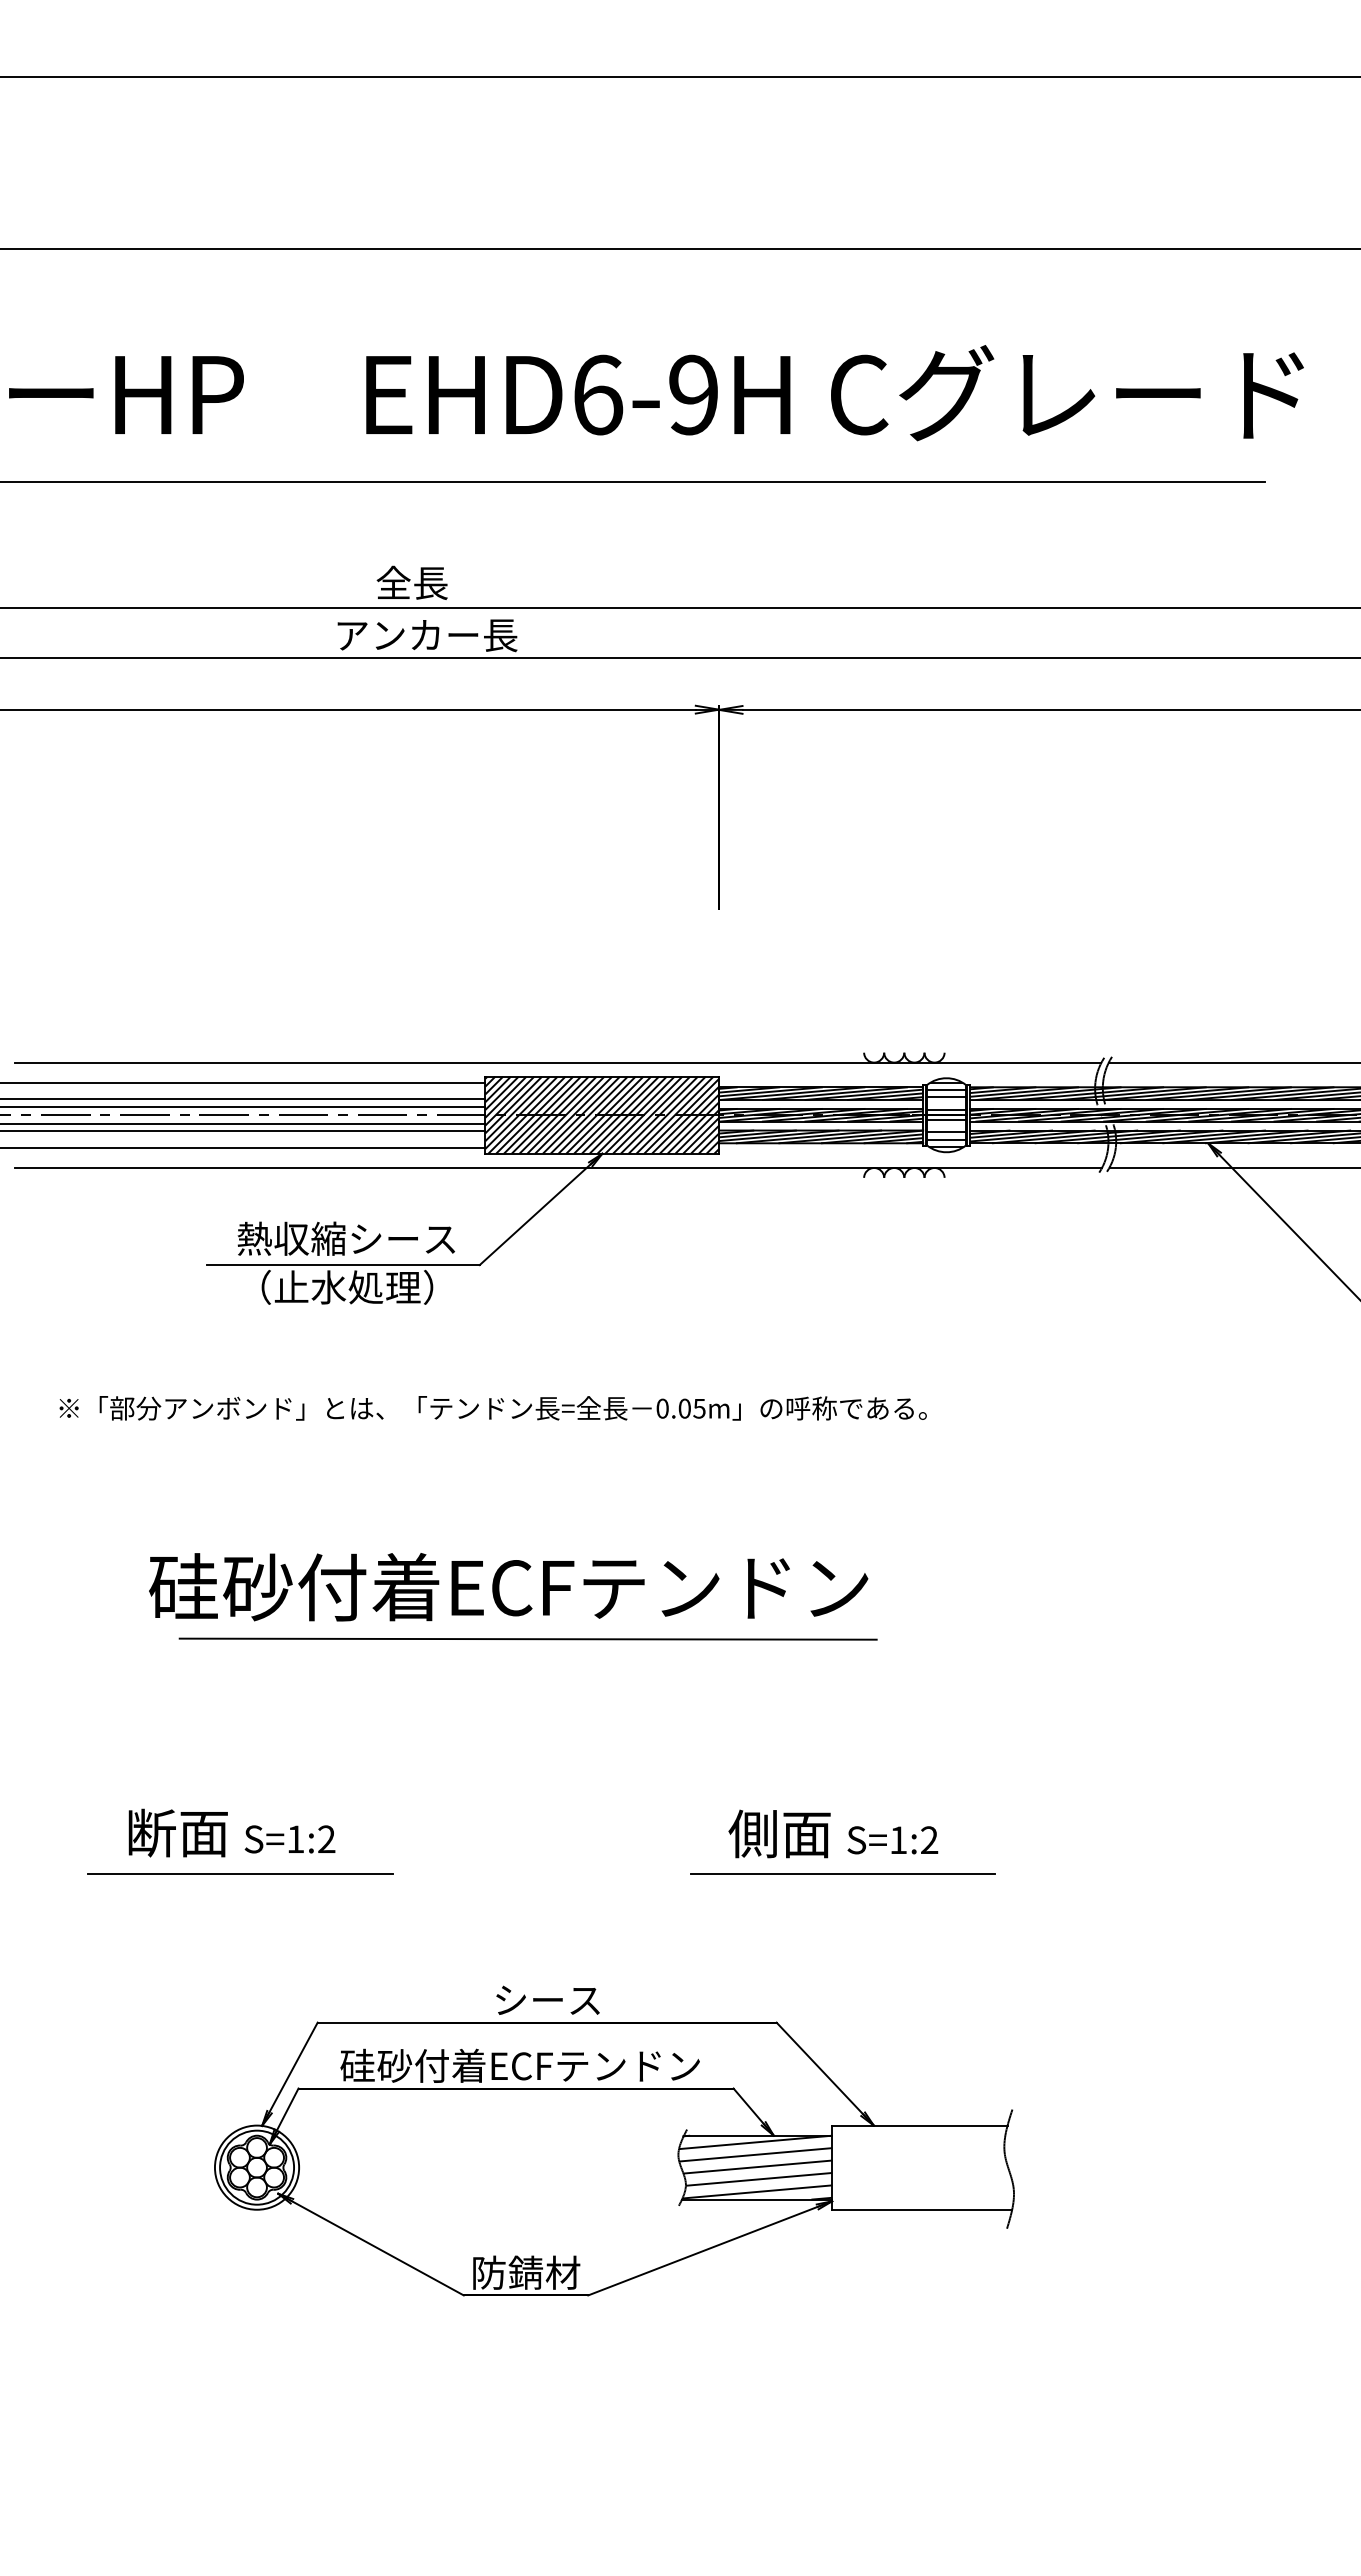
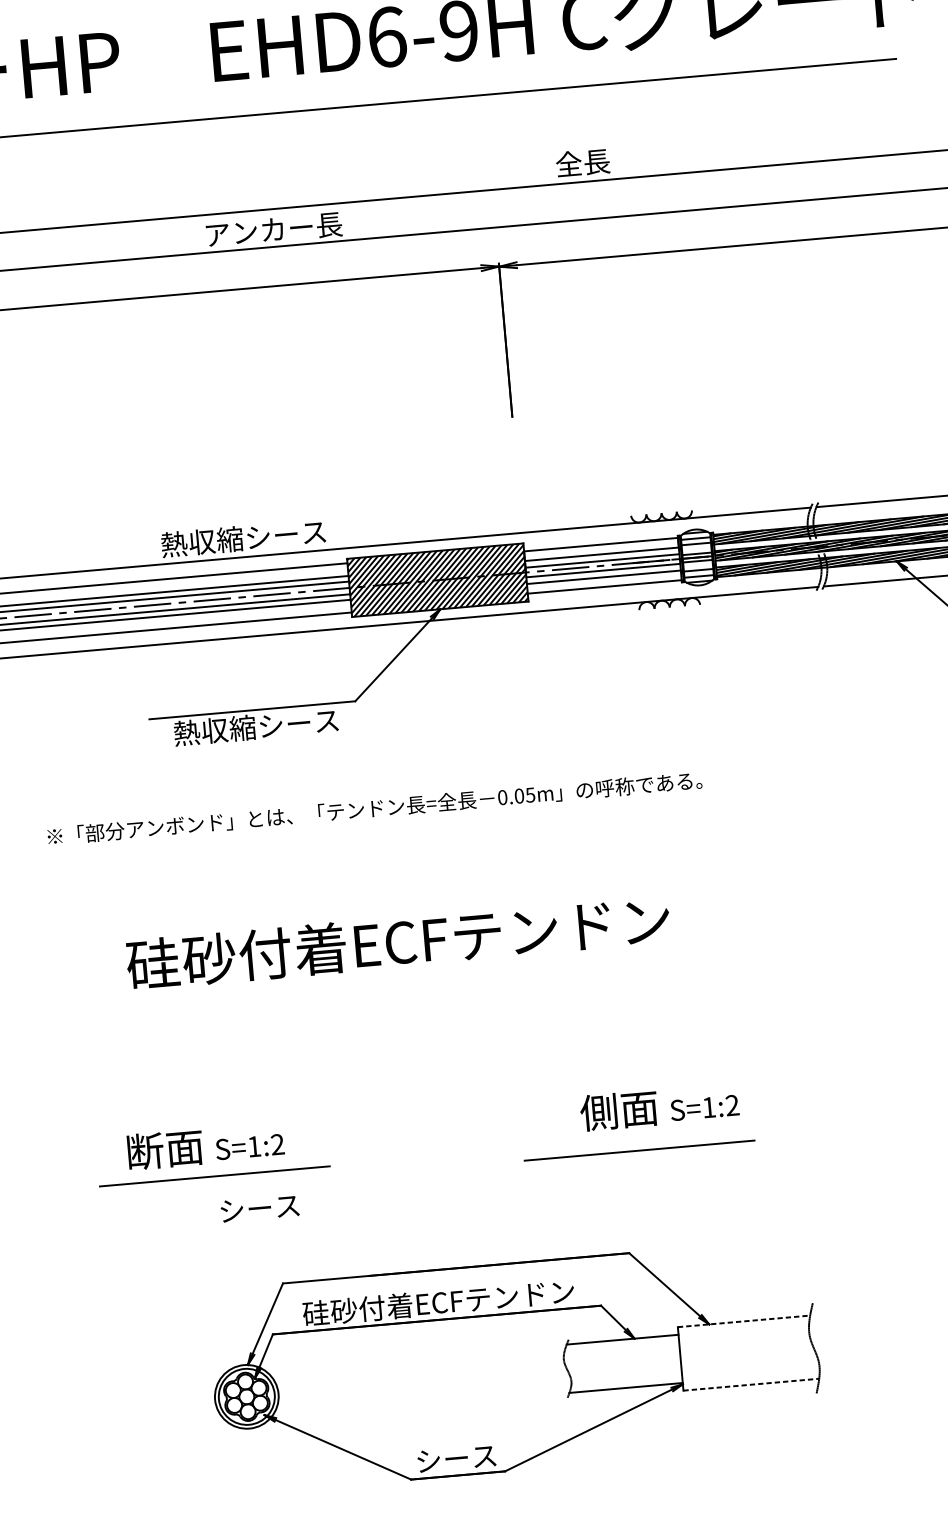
text: (411, 582) -> (582, 162), moved
hatch: (821, 1093) -> (601, 549), removed
hatch: (821, 1114) -> (603, 565), removed
hatch: (821, 1136) -> (604, 581), removed
text: (346, 1238) -> (243, 538), moved
text: (346, 1286) -> (256, 726), （止水処理） -> 熱収縮シース
line: (527, 1638) -> (415, 979), removed
line: (842, 1873) -> (639, 1150), moved
text: (547, 1999) -> (259, 1207), moved
line: (919, 2125) -> (743, 1321), solid -> dashed
hatch: (755, 2167) -> (622, 1363), removed
line: (922, 2209) -> (751, 1384), solid -> dashed
text: (526, 2272) -> (457, 1458), 防錆材 -> シース

